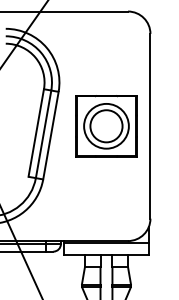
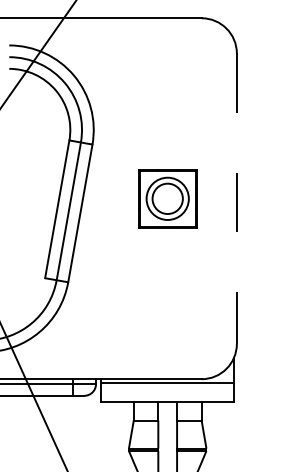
part: (106, 126) -> (167, 199), size x0.6
line: (150, 126) -> (236, 199), solid -> dashed

